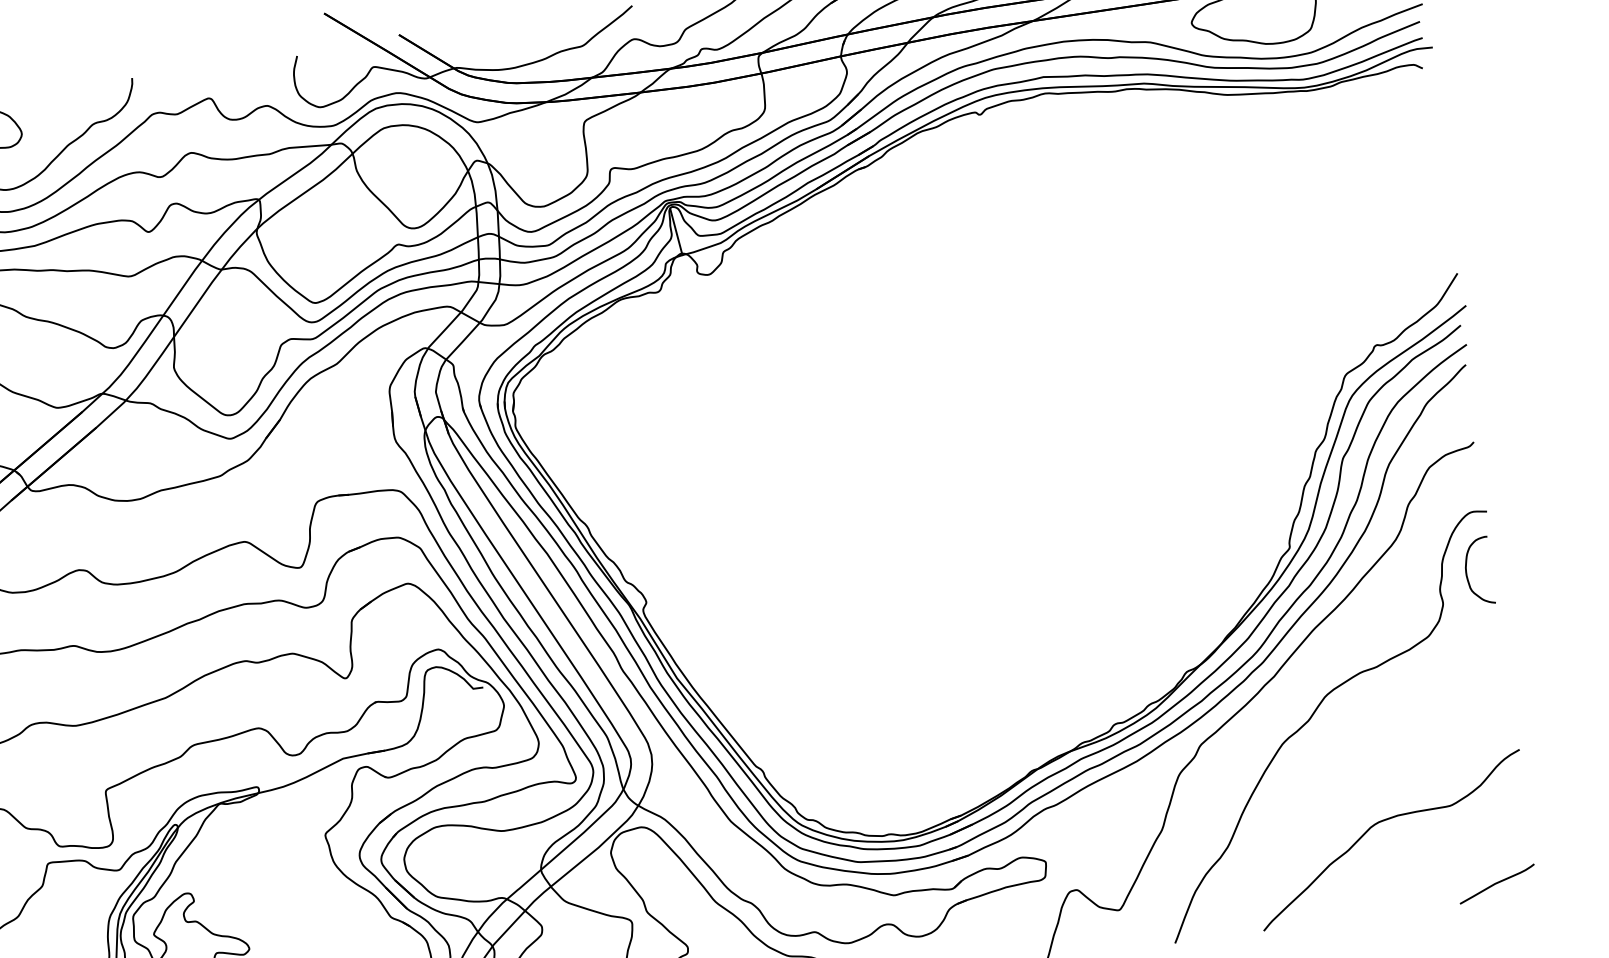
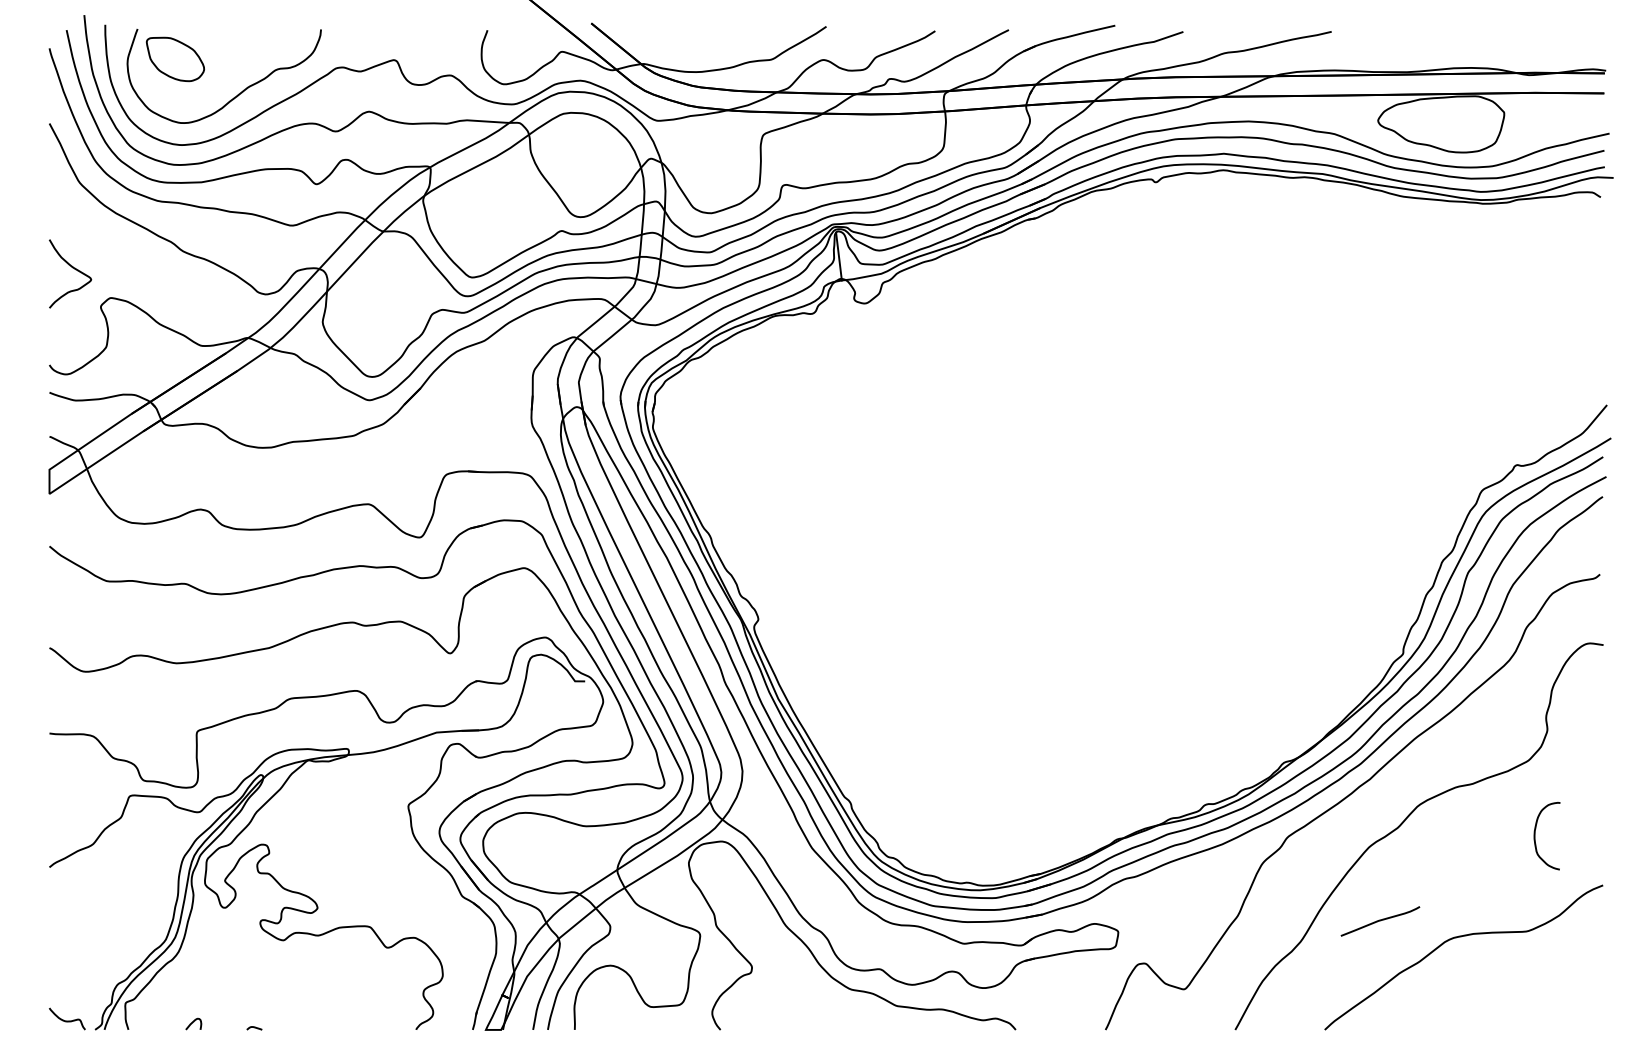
curve: (1467, 573) -> (1535, 836), moved
curve: (1497, 884) -> (1380, 921), moved

